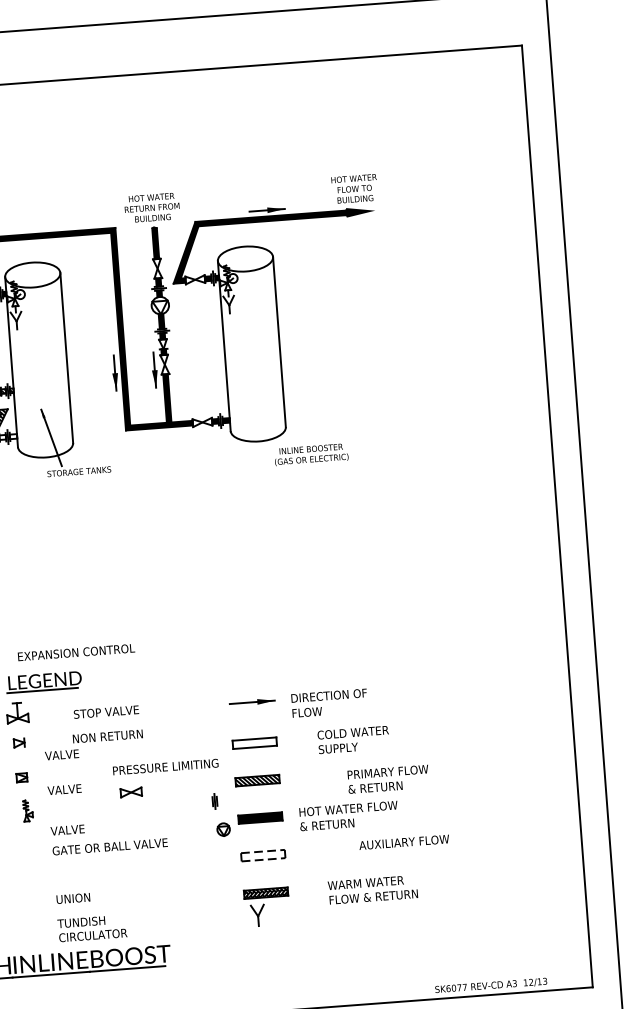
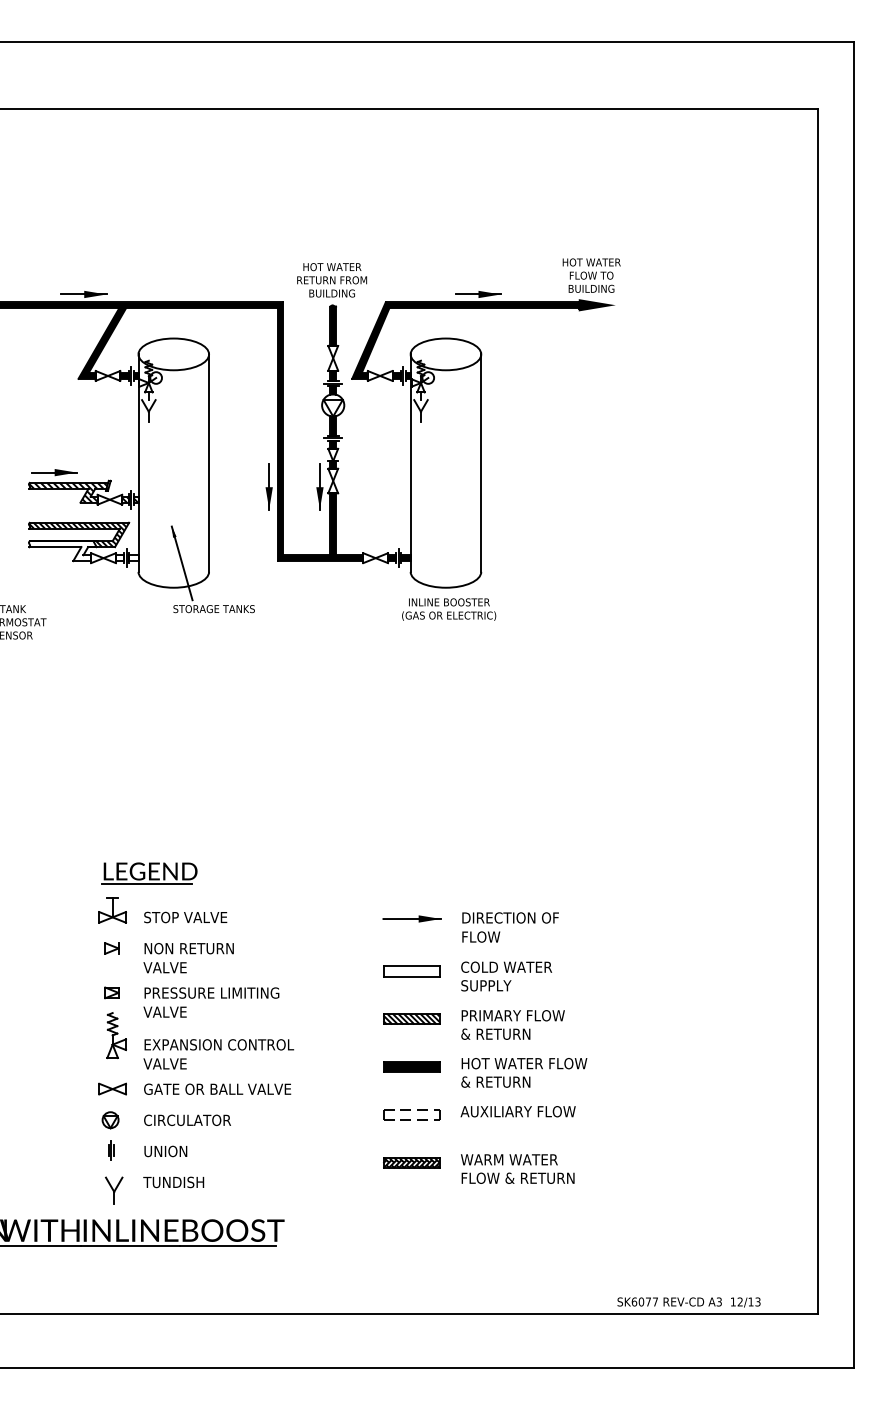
text: (311, 454) -> (449, 609), moved
text: (76, 652) -> (219, 1044), moved
text: (106, 712) -> (185, 917), moved
text: (107, 736) -> (188, 948), moved
text: (353, 739) -> (506, 976), moved
text: (165, 766) -> (211, 992), moved
text: (387, 778) -> (512, 1024), moved
part: (131, 792) -> (112, 1088), moved
part: (215, 801) -> (111, 1150), moved
part: (28, 810) -> (116, 1035), size x1.67
part: (223, 829) -> (110, 1120), moved
text: (403, 842) -> (517, 1111), moved
text: (372, 889) -> (517, 1168), moved
part: (258, 915) -> (114, 1190), moved
text: (93, 934) -> (187, 1119), moved

